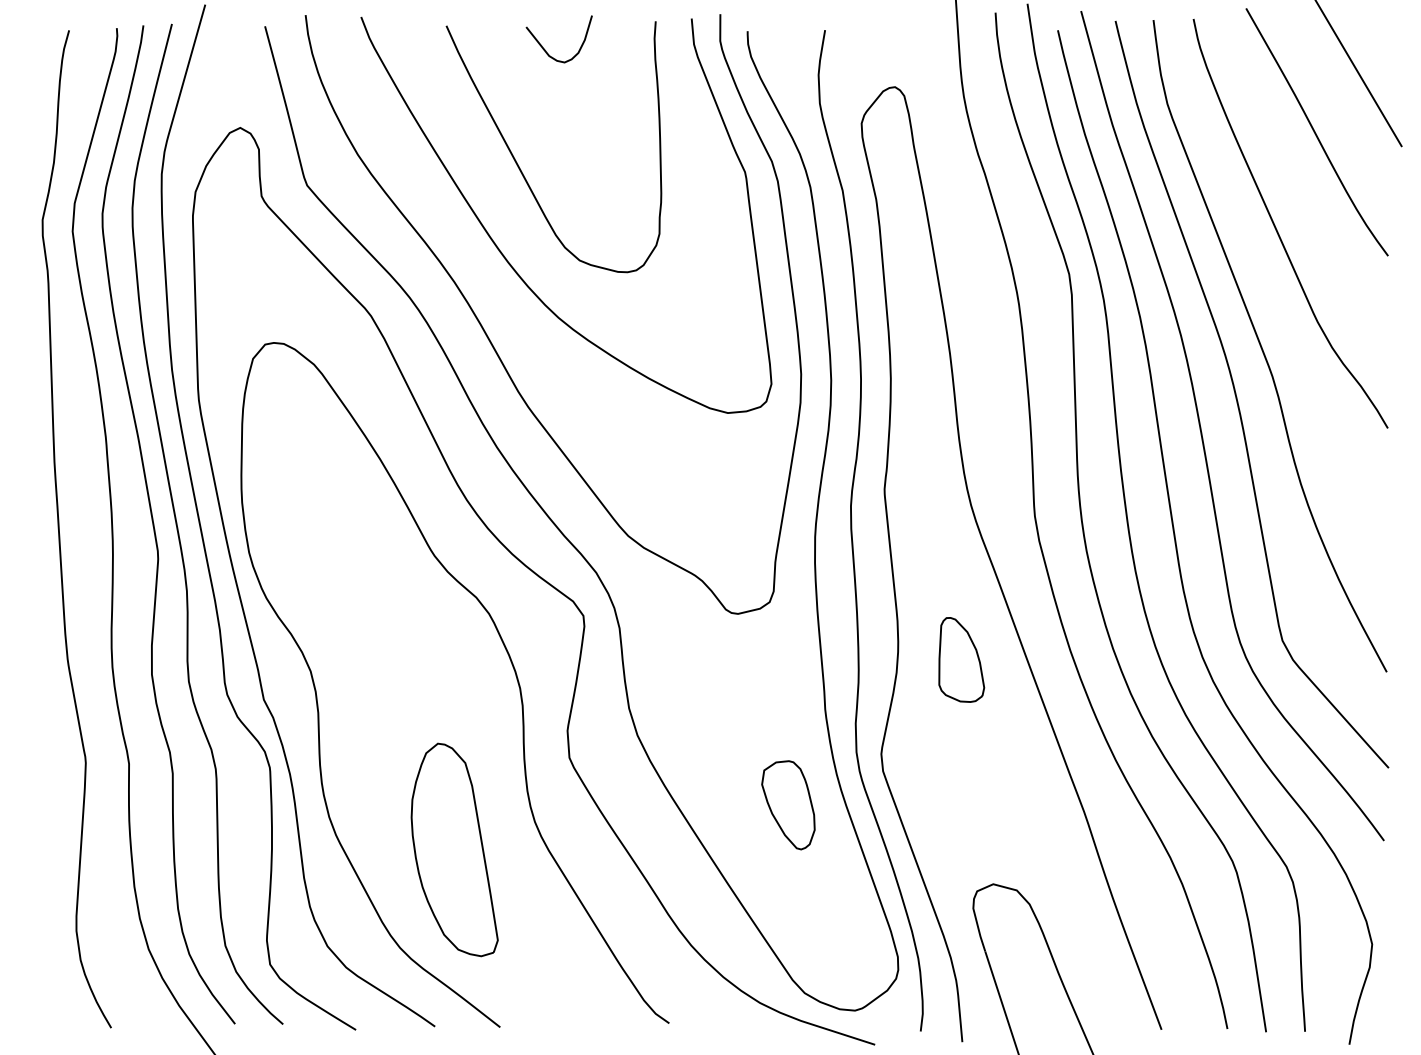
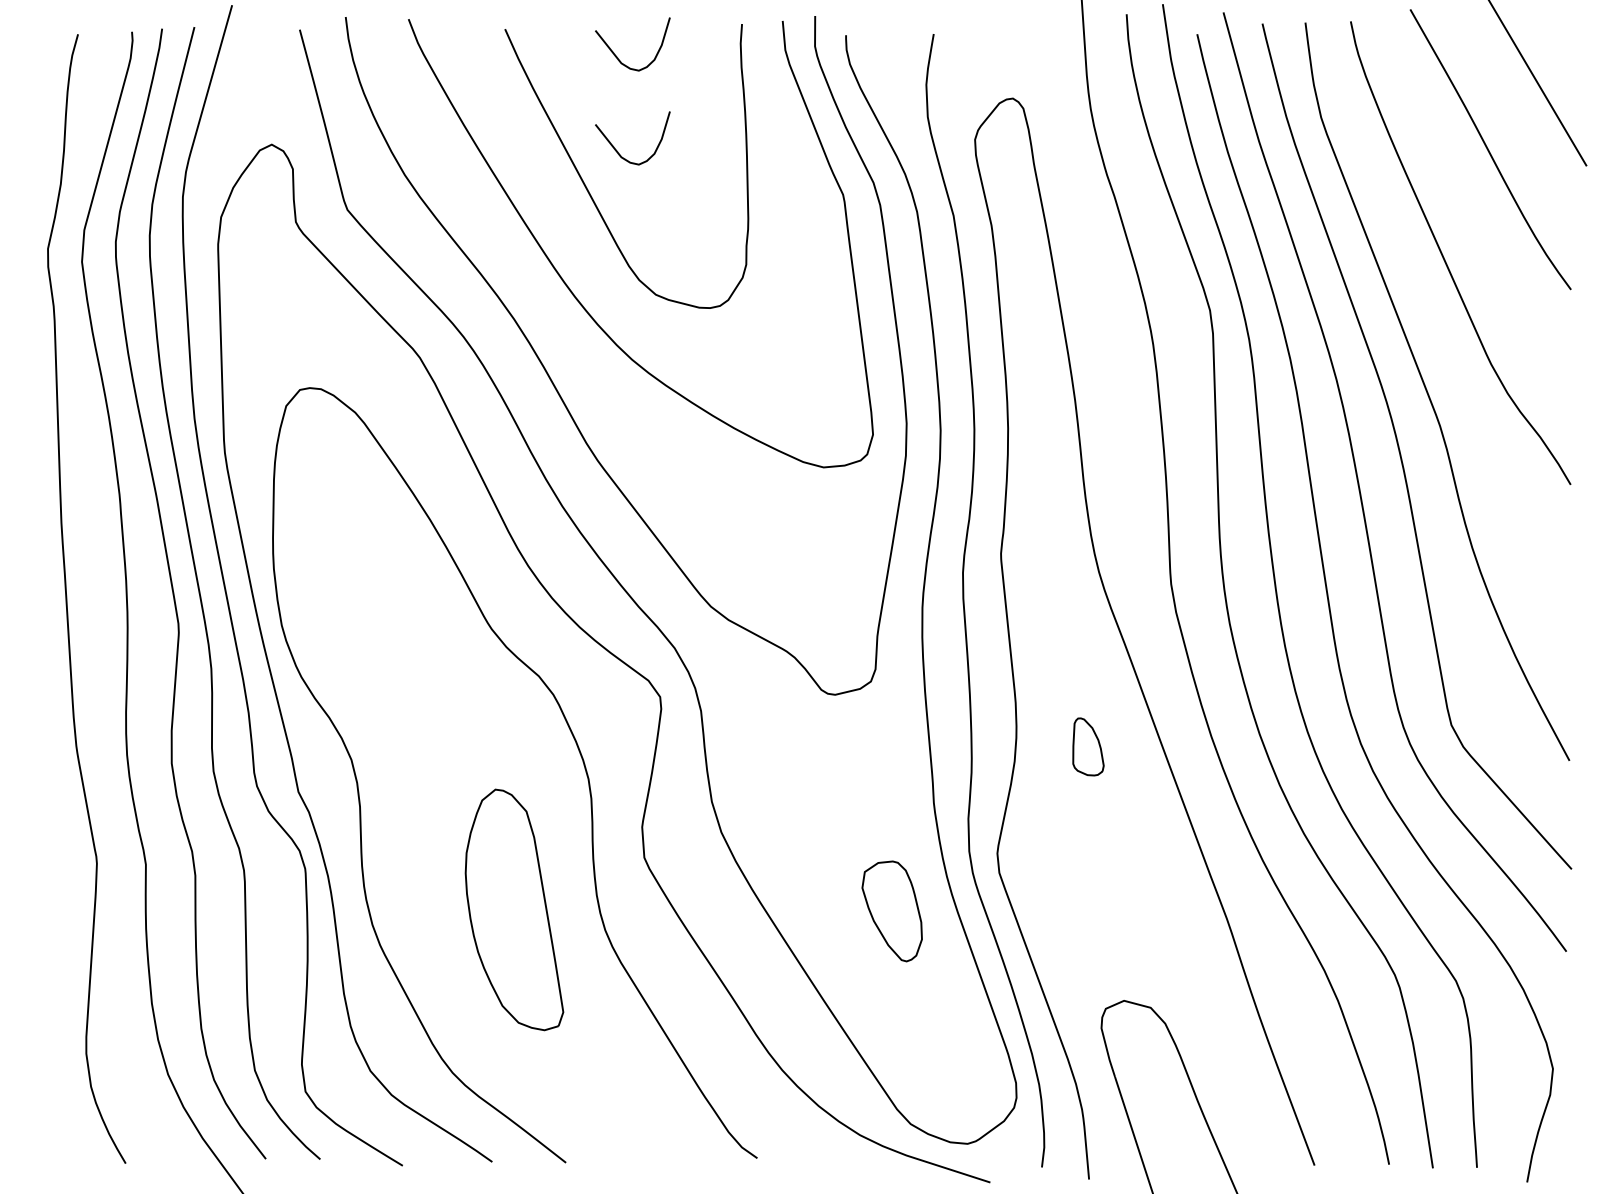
curve: (546, 133) -> (618, 151), added
part: (961, 659) -> (1088, 746), size x0.6
part: (454, 849) -> (514, 909), moved

